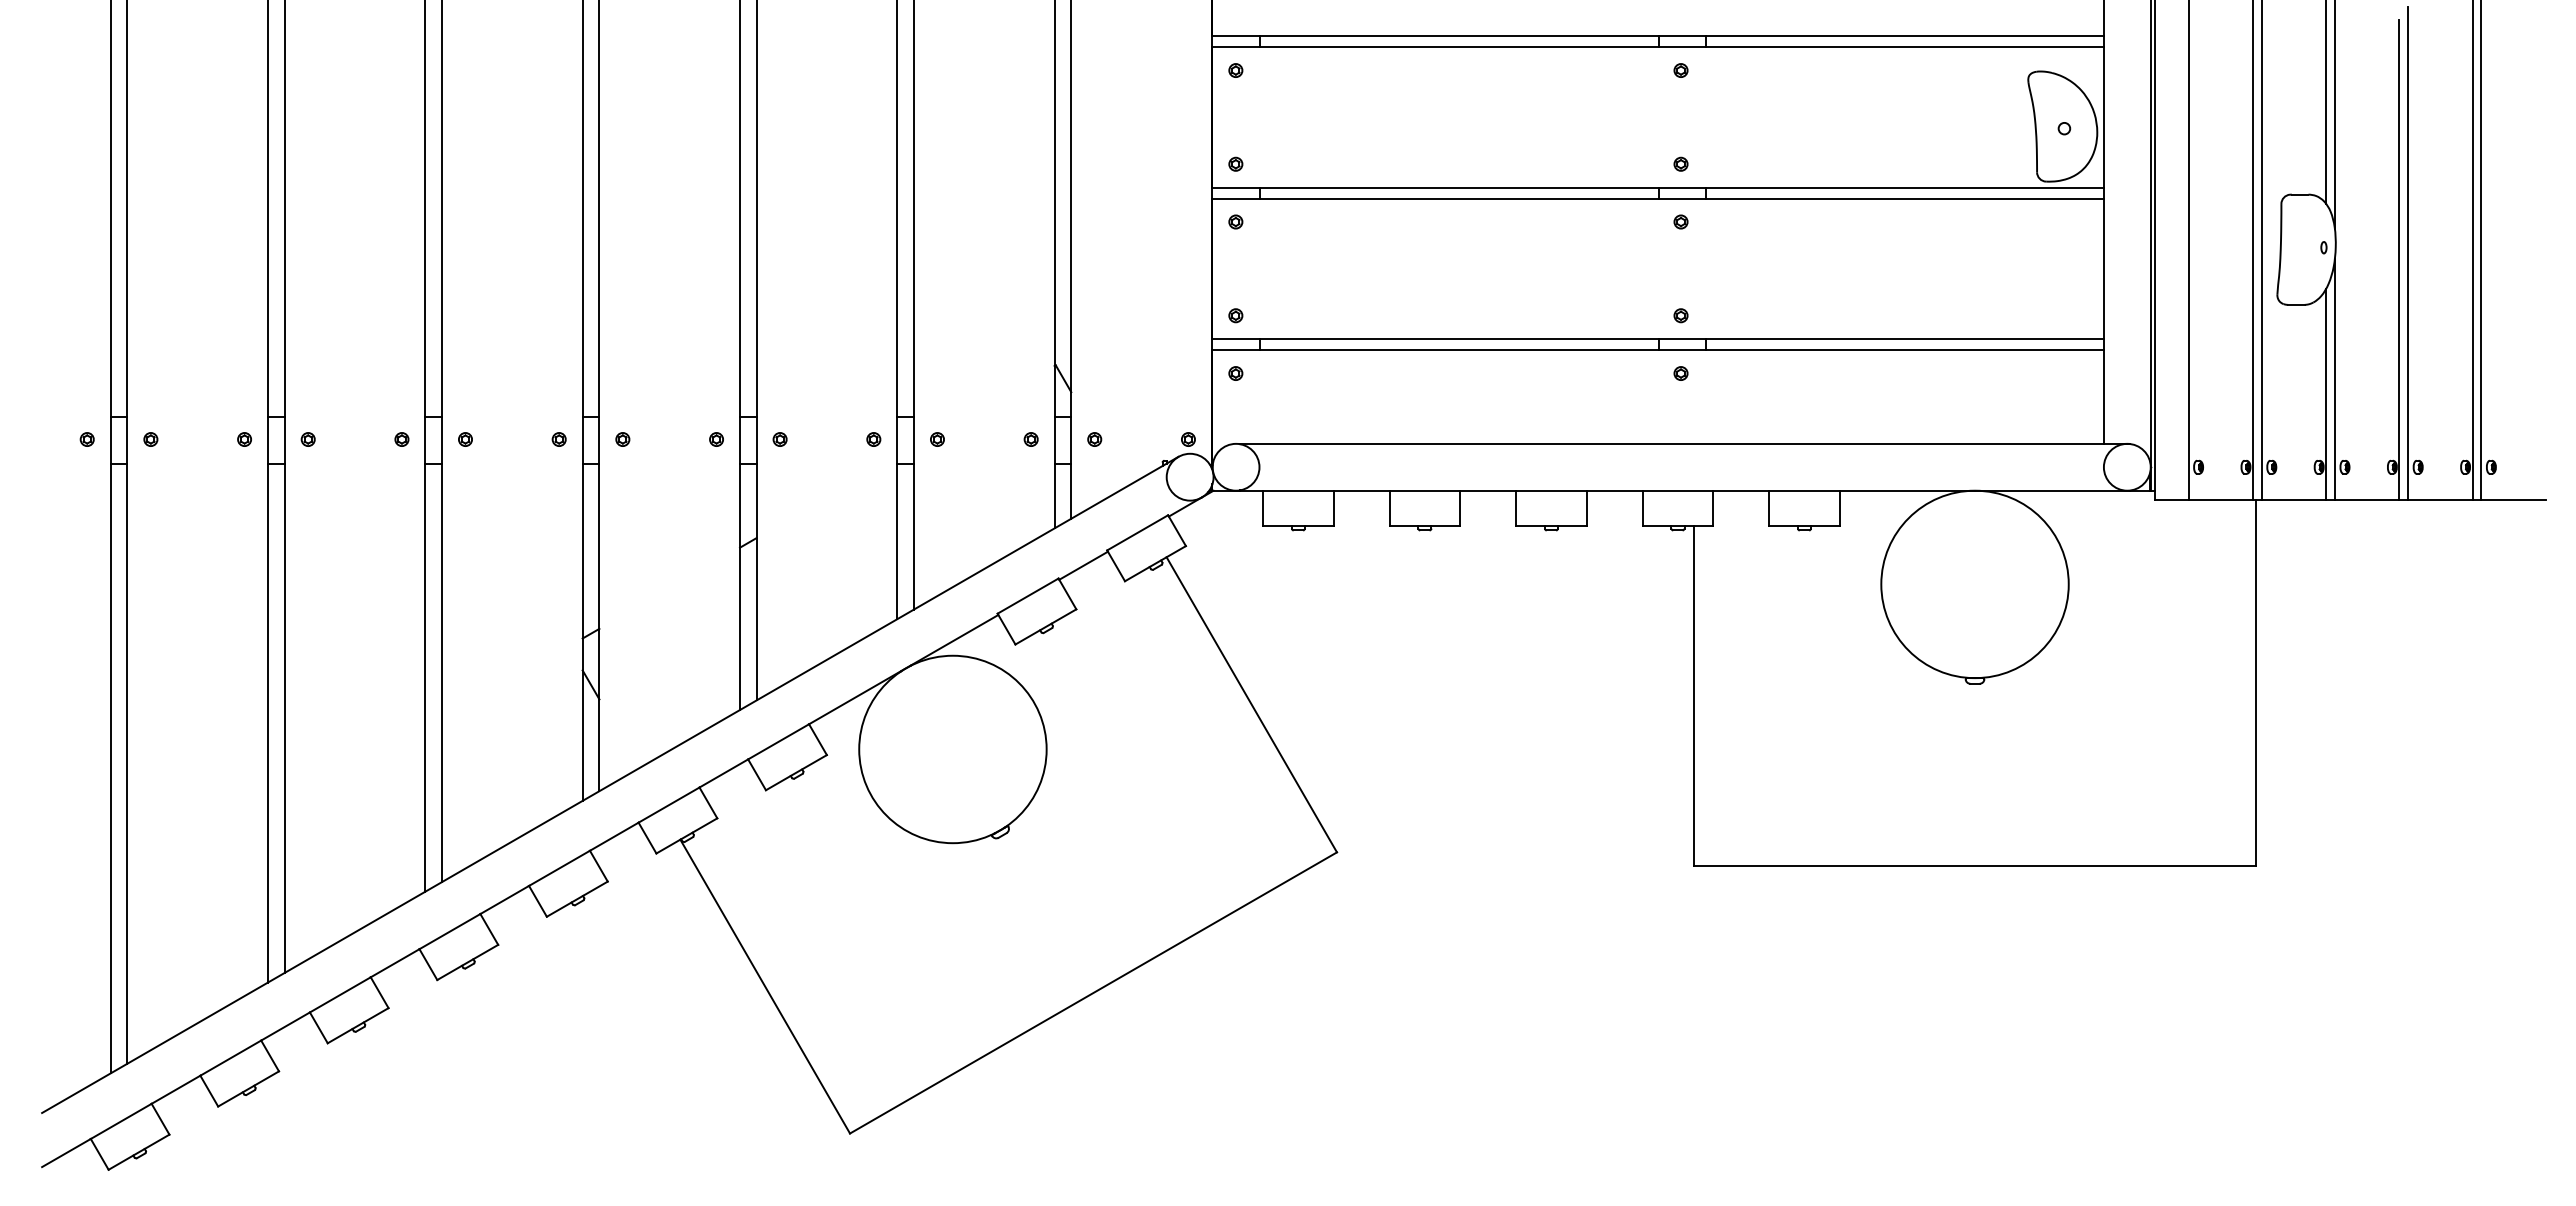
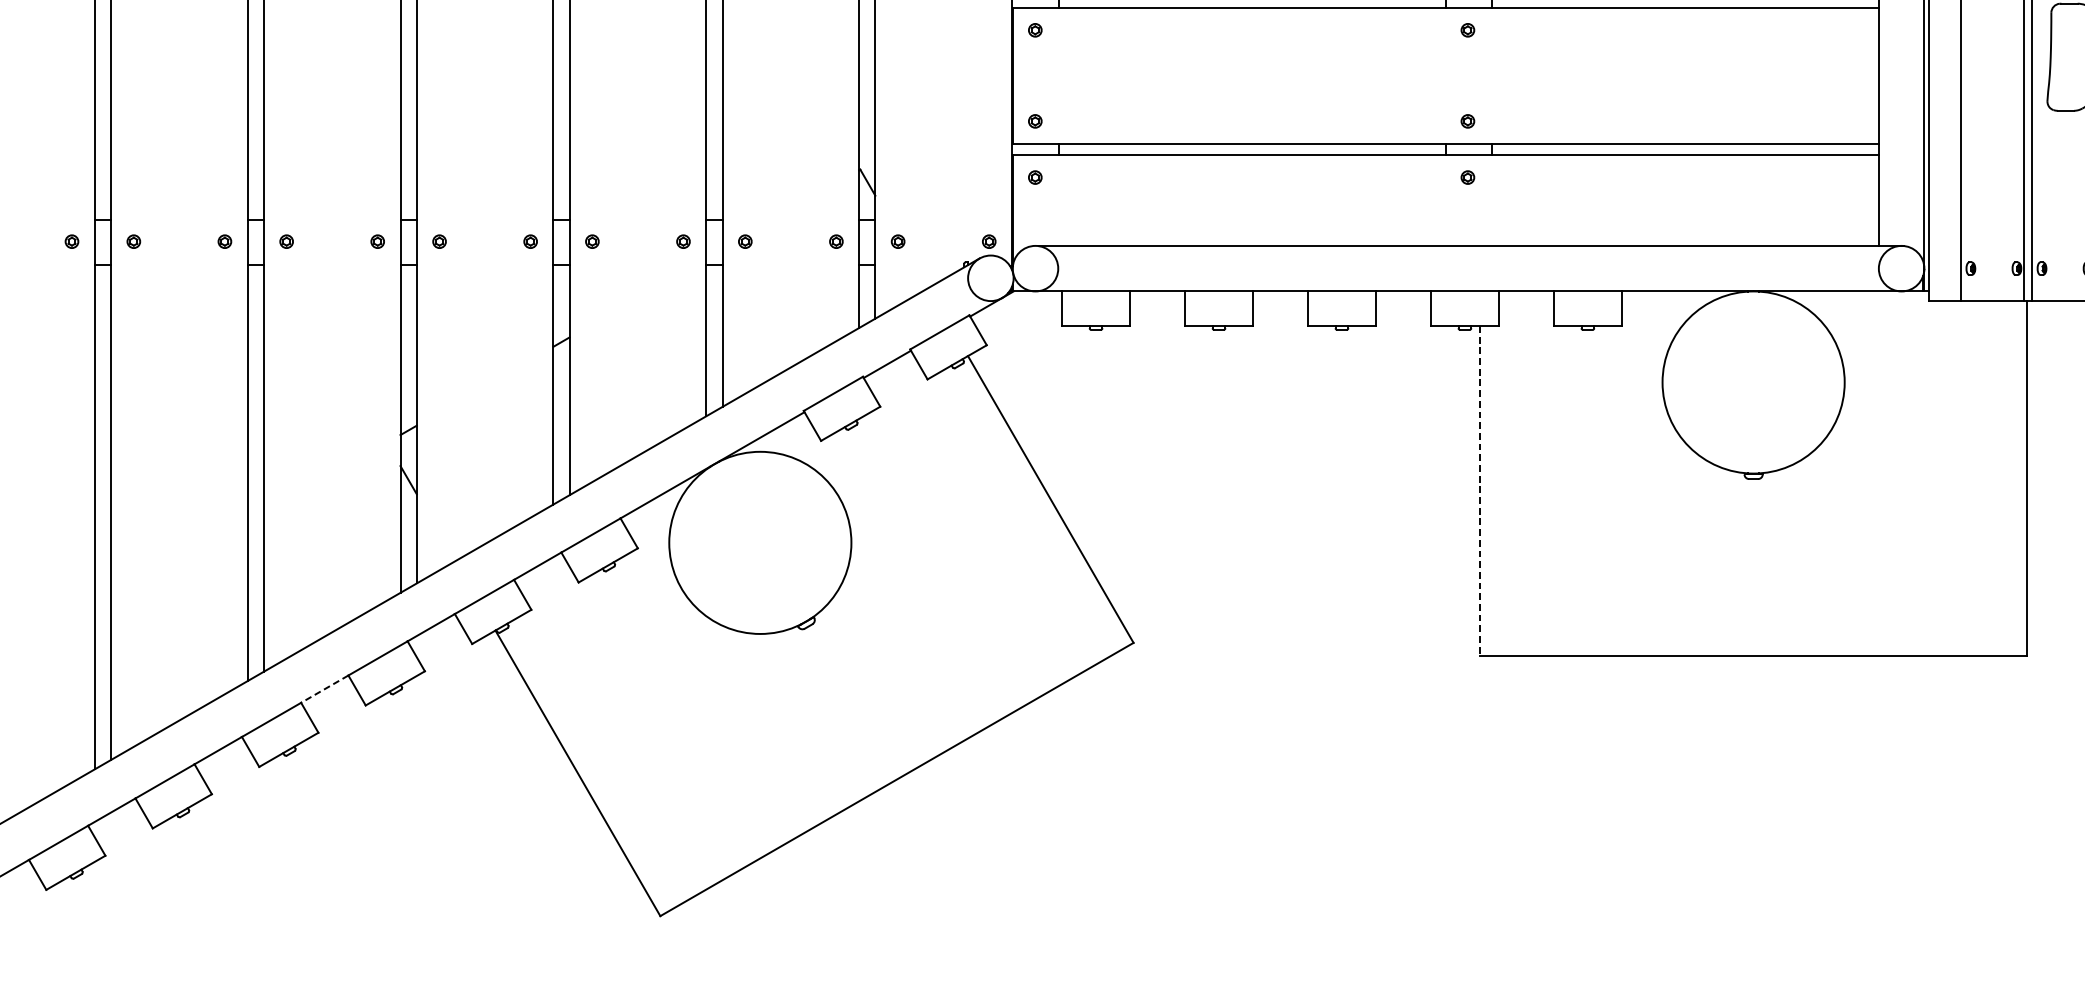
line: (1693, 695) -> (1480, 490), solid -> dashed
line: (504, 900) -> (324, 689), solid -> dashed

